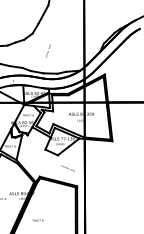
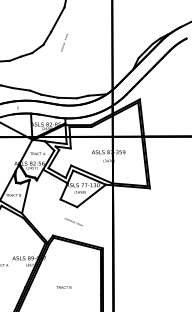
text: (47, 50) -> (63, 42), moved
text: (67, 168) -> (72, 221), moved
text: (37, 220) -> (63, 287), moved

